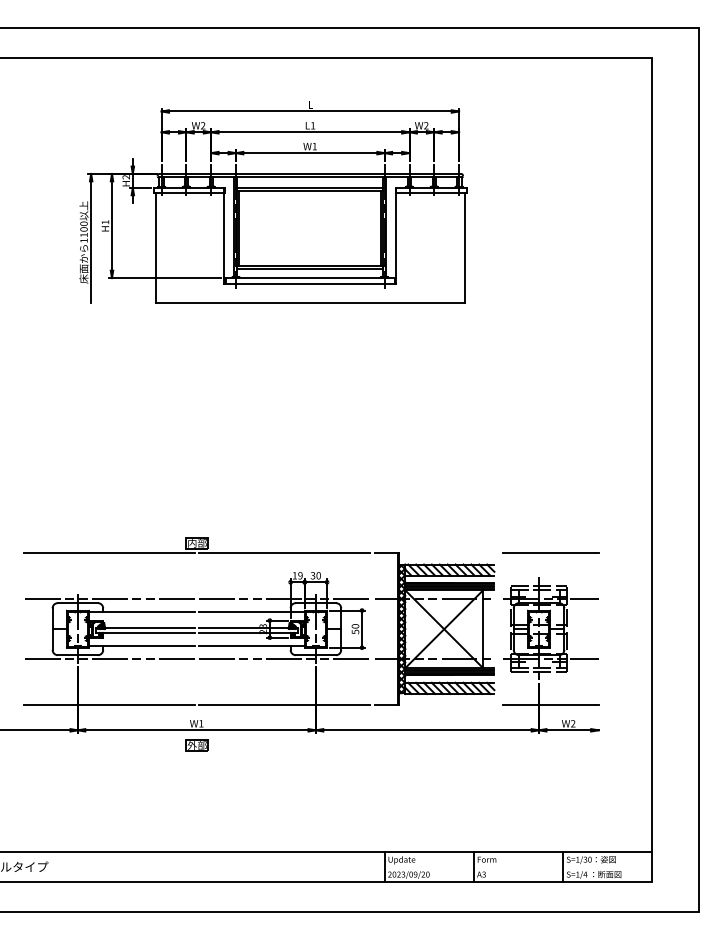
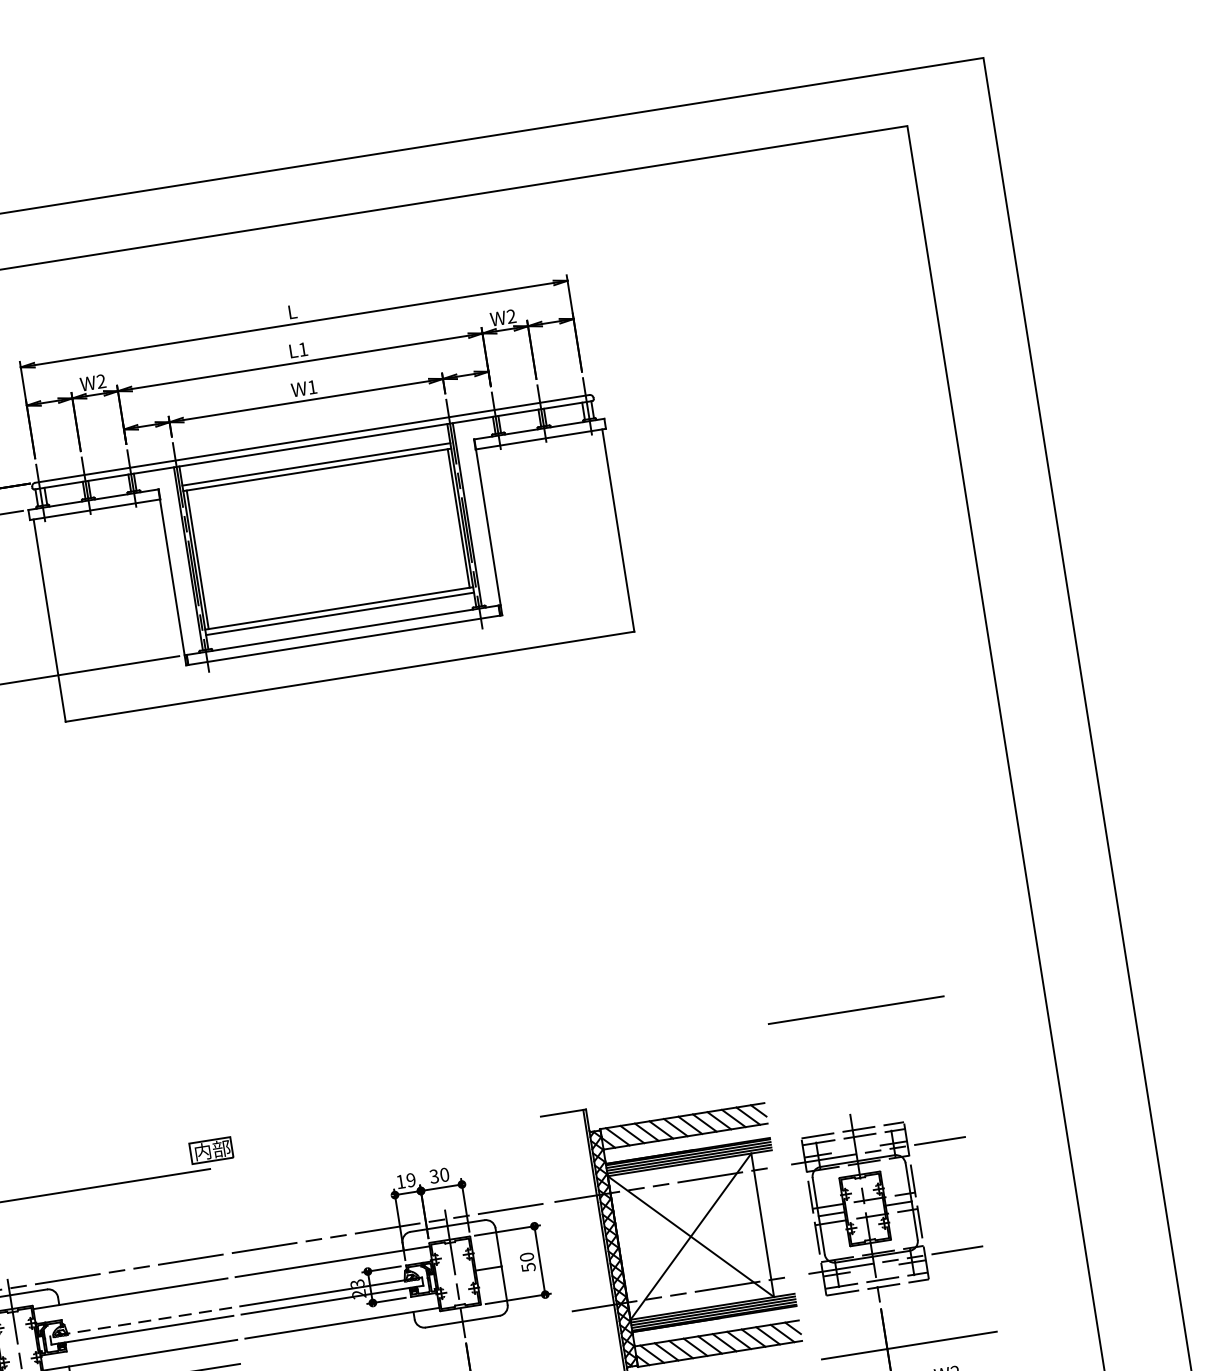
line: (284, 552) -> (375, 1142), removed
line: (550, 552) -> (855, 1009), moved
line: (144, 628) -> (139, 1322), solid -> dashed
line: (284, 658) -> (405, 1336), removed

